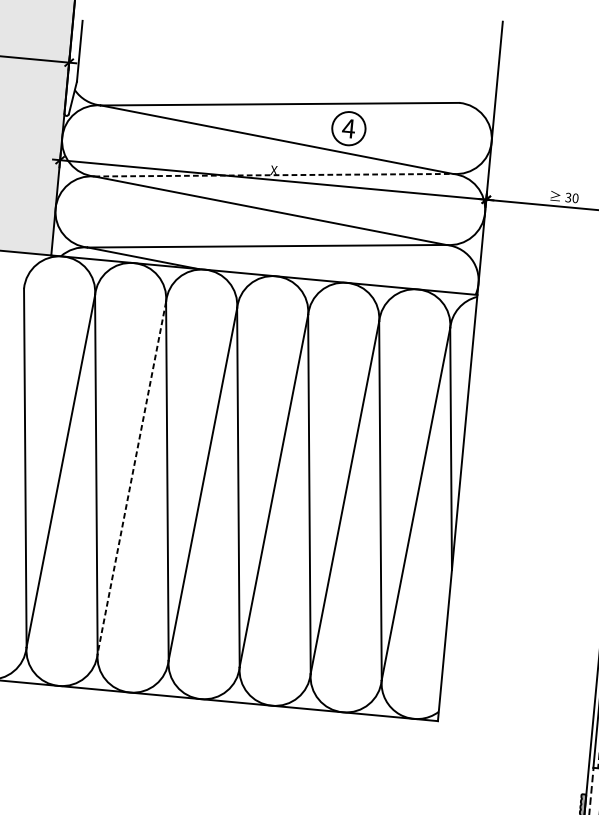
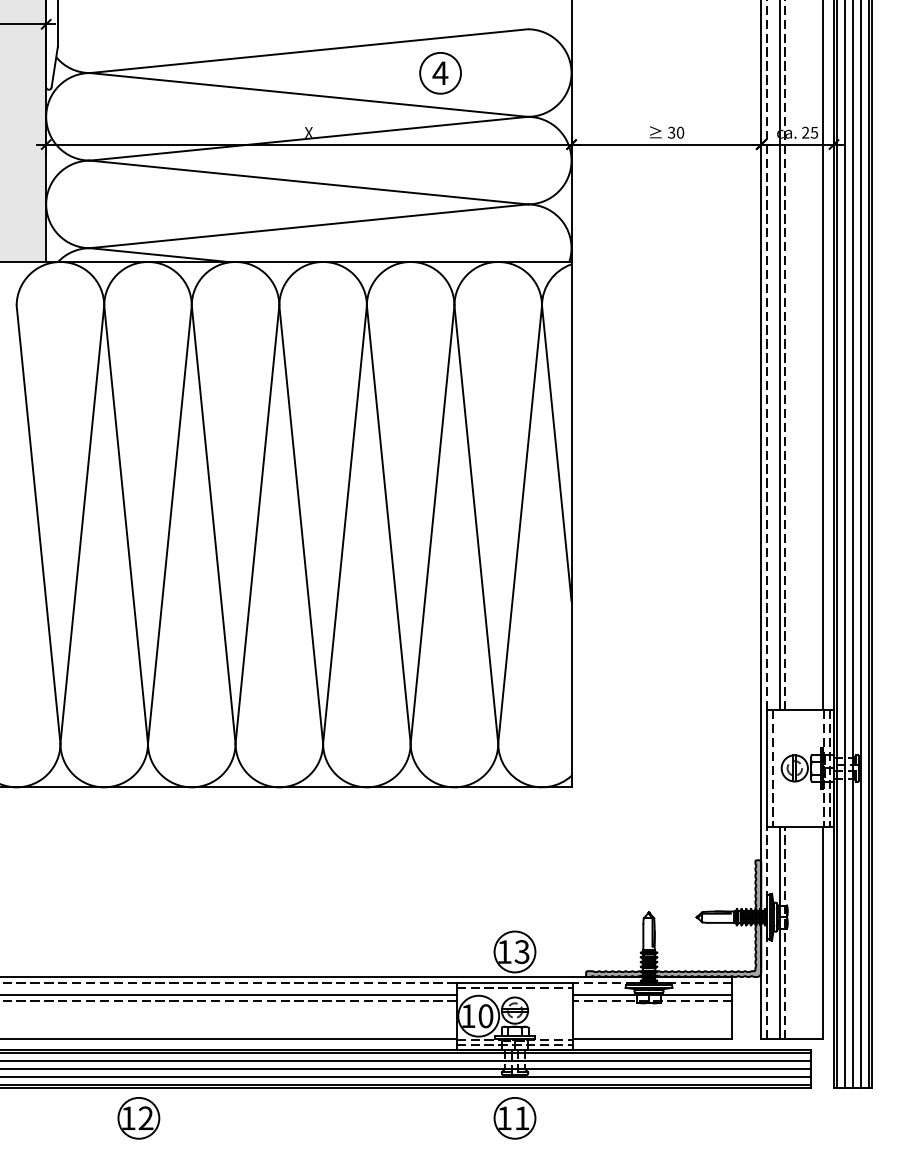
part: (348, 128) -> (440, 73), moved
line: (273, 174) -> (308, 138), dashed -> solid
line: (131, 477) -> (169, 524), dashed -> solid

